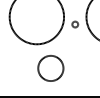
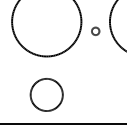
part: (50, 68) -> (46, 95), moved

